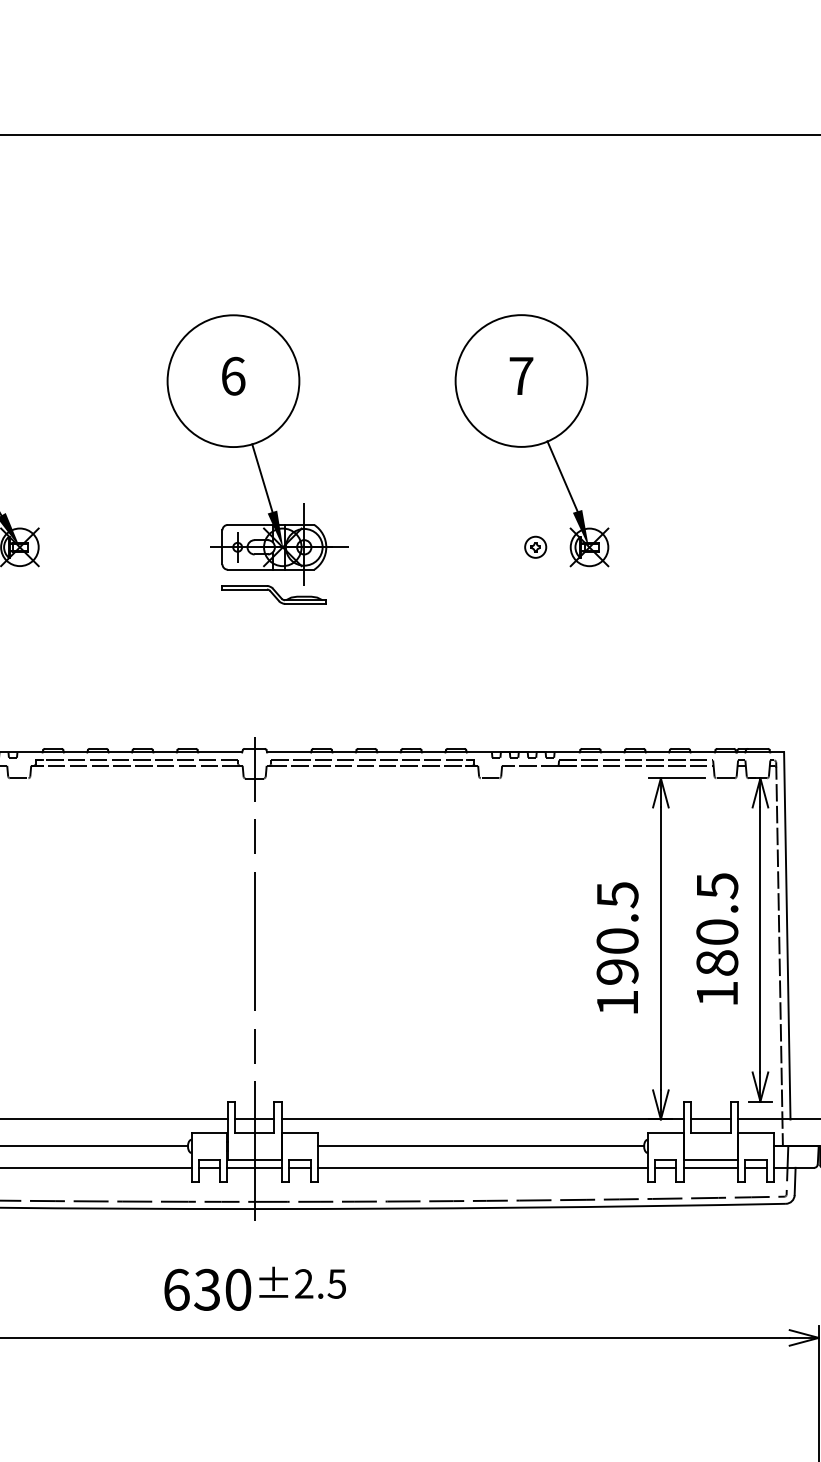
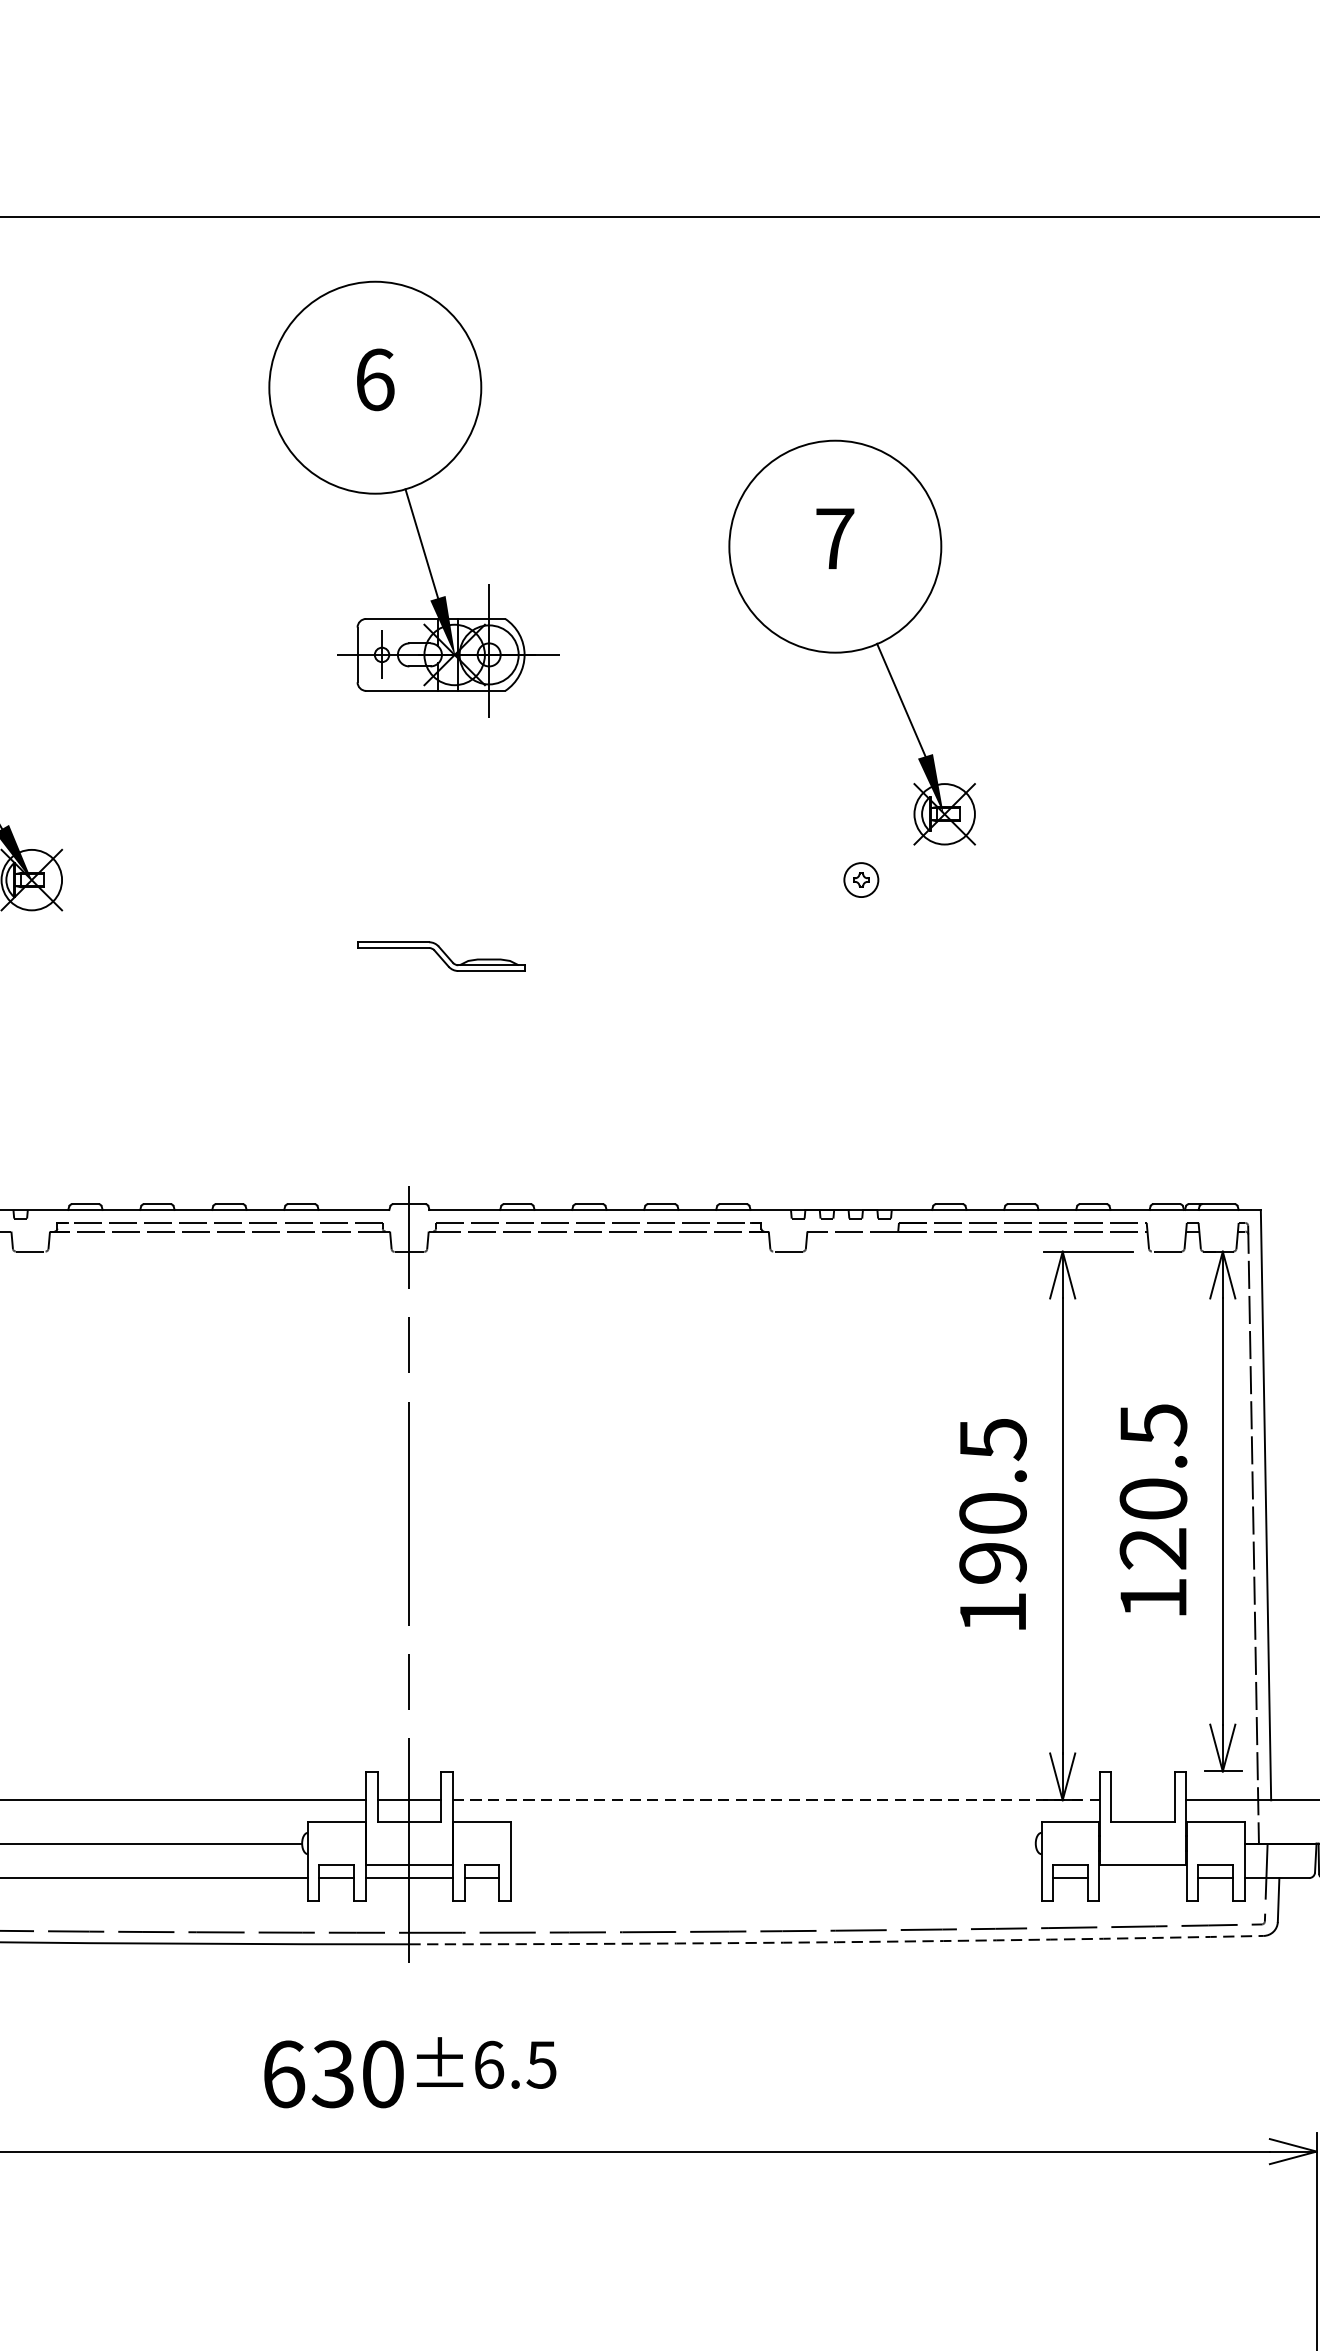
part: (531, 440) -> (851, 642), moved
part: (257, 449) -> (413, 497), moved
text: (717, 962) -> (1153, 1547), 180.5 -> 120.5
line: (483, 1119) -> (777, 1800), solid -> dashed
line: (710, 1119) -> (1142, 1800), removed
line: (480, 1146) -> (772, 1843), removed
line: (482, 1167) -> (775, 1877), removed
line: (710, 1167) -> (1142, 1877), removed
arc: (520, 1207) -> (836, 1941), solid -> dashed
text: (304, 1283) -> (489, 2064), ±2.5 -> ±6.5

